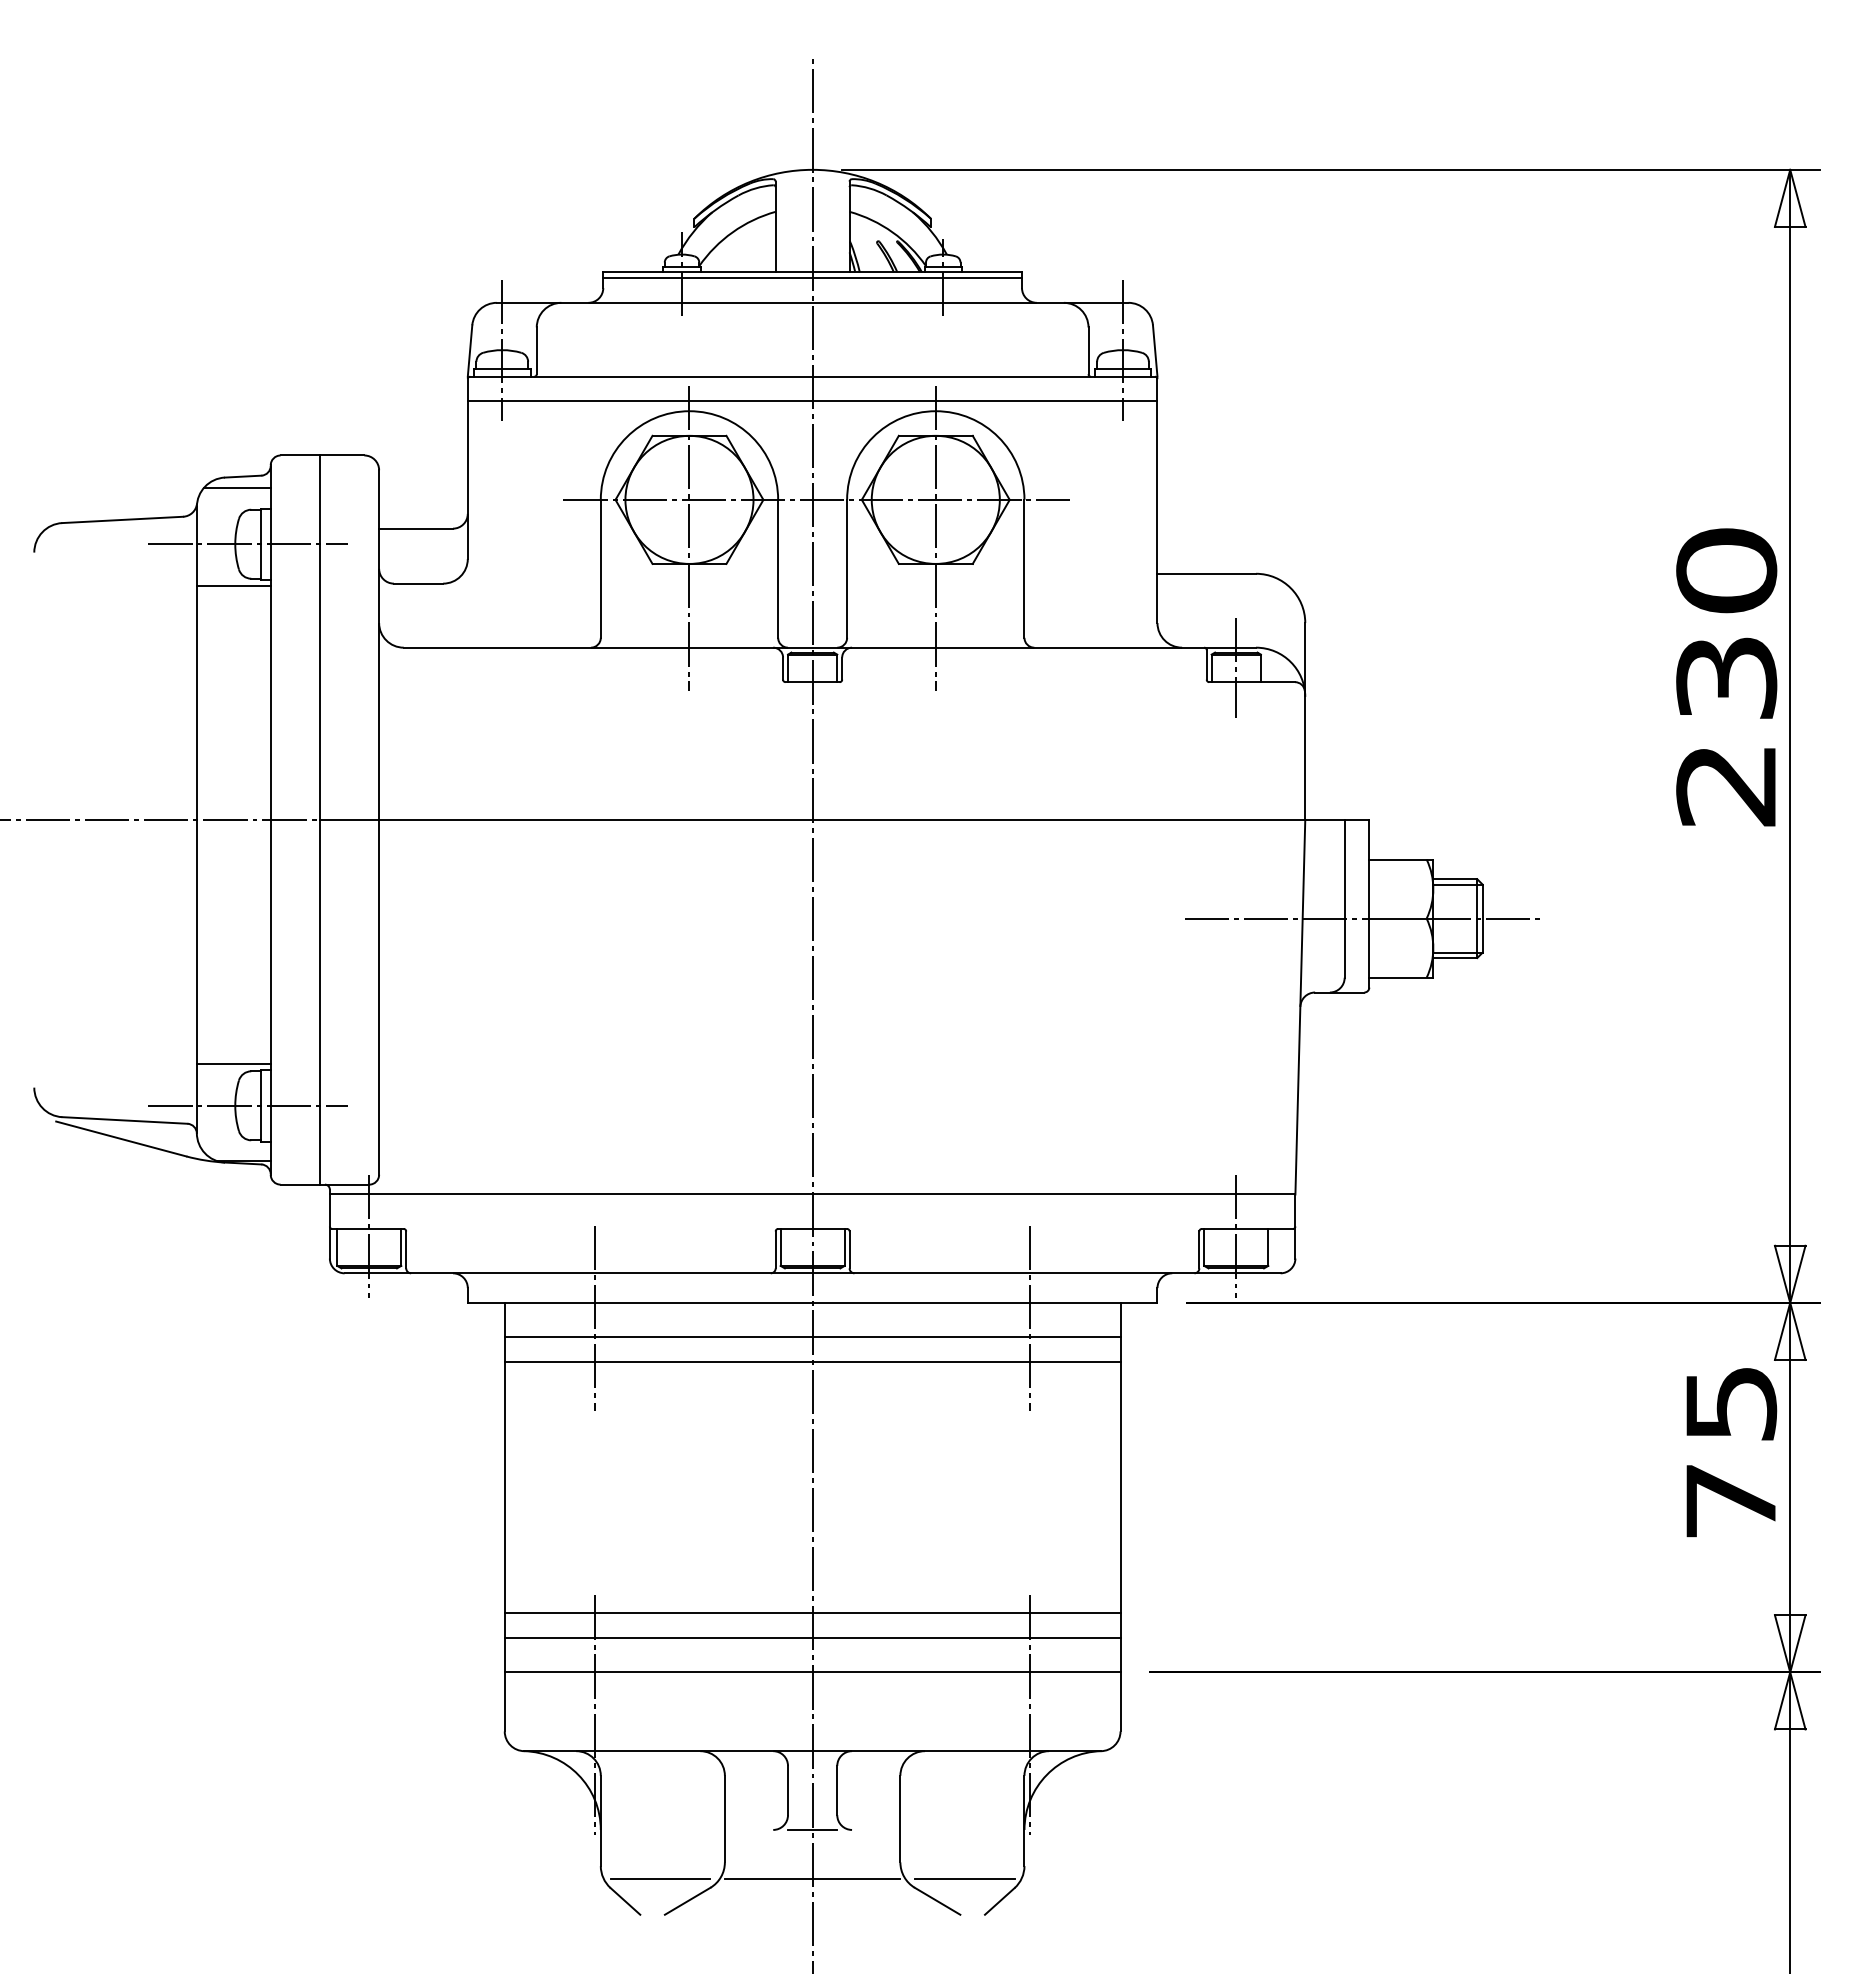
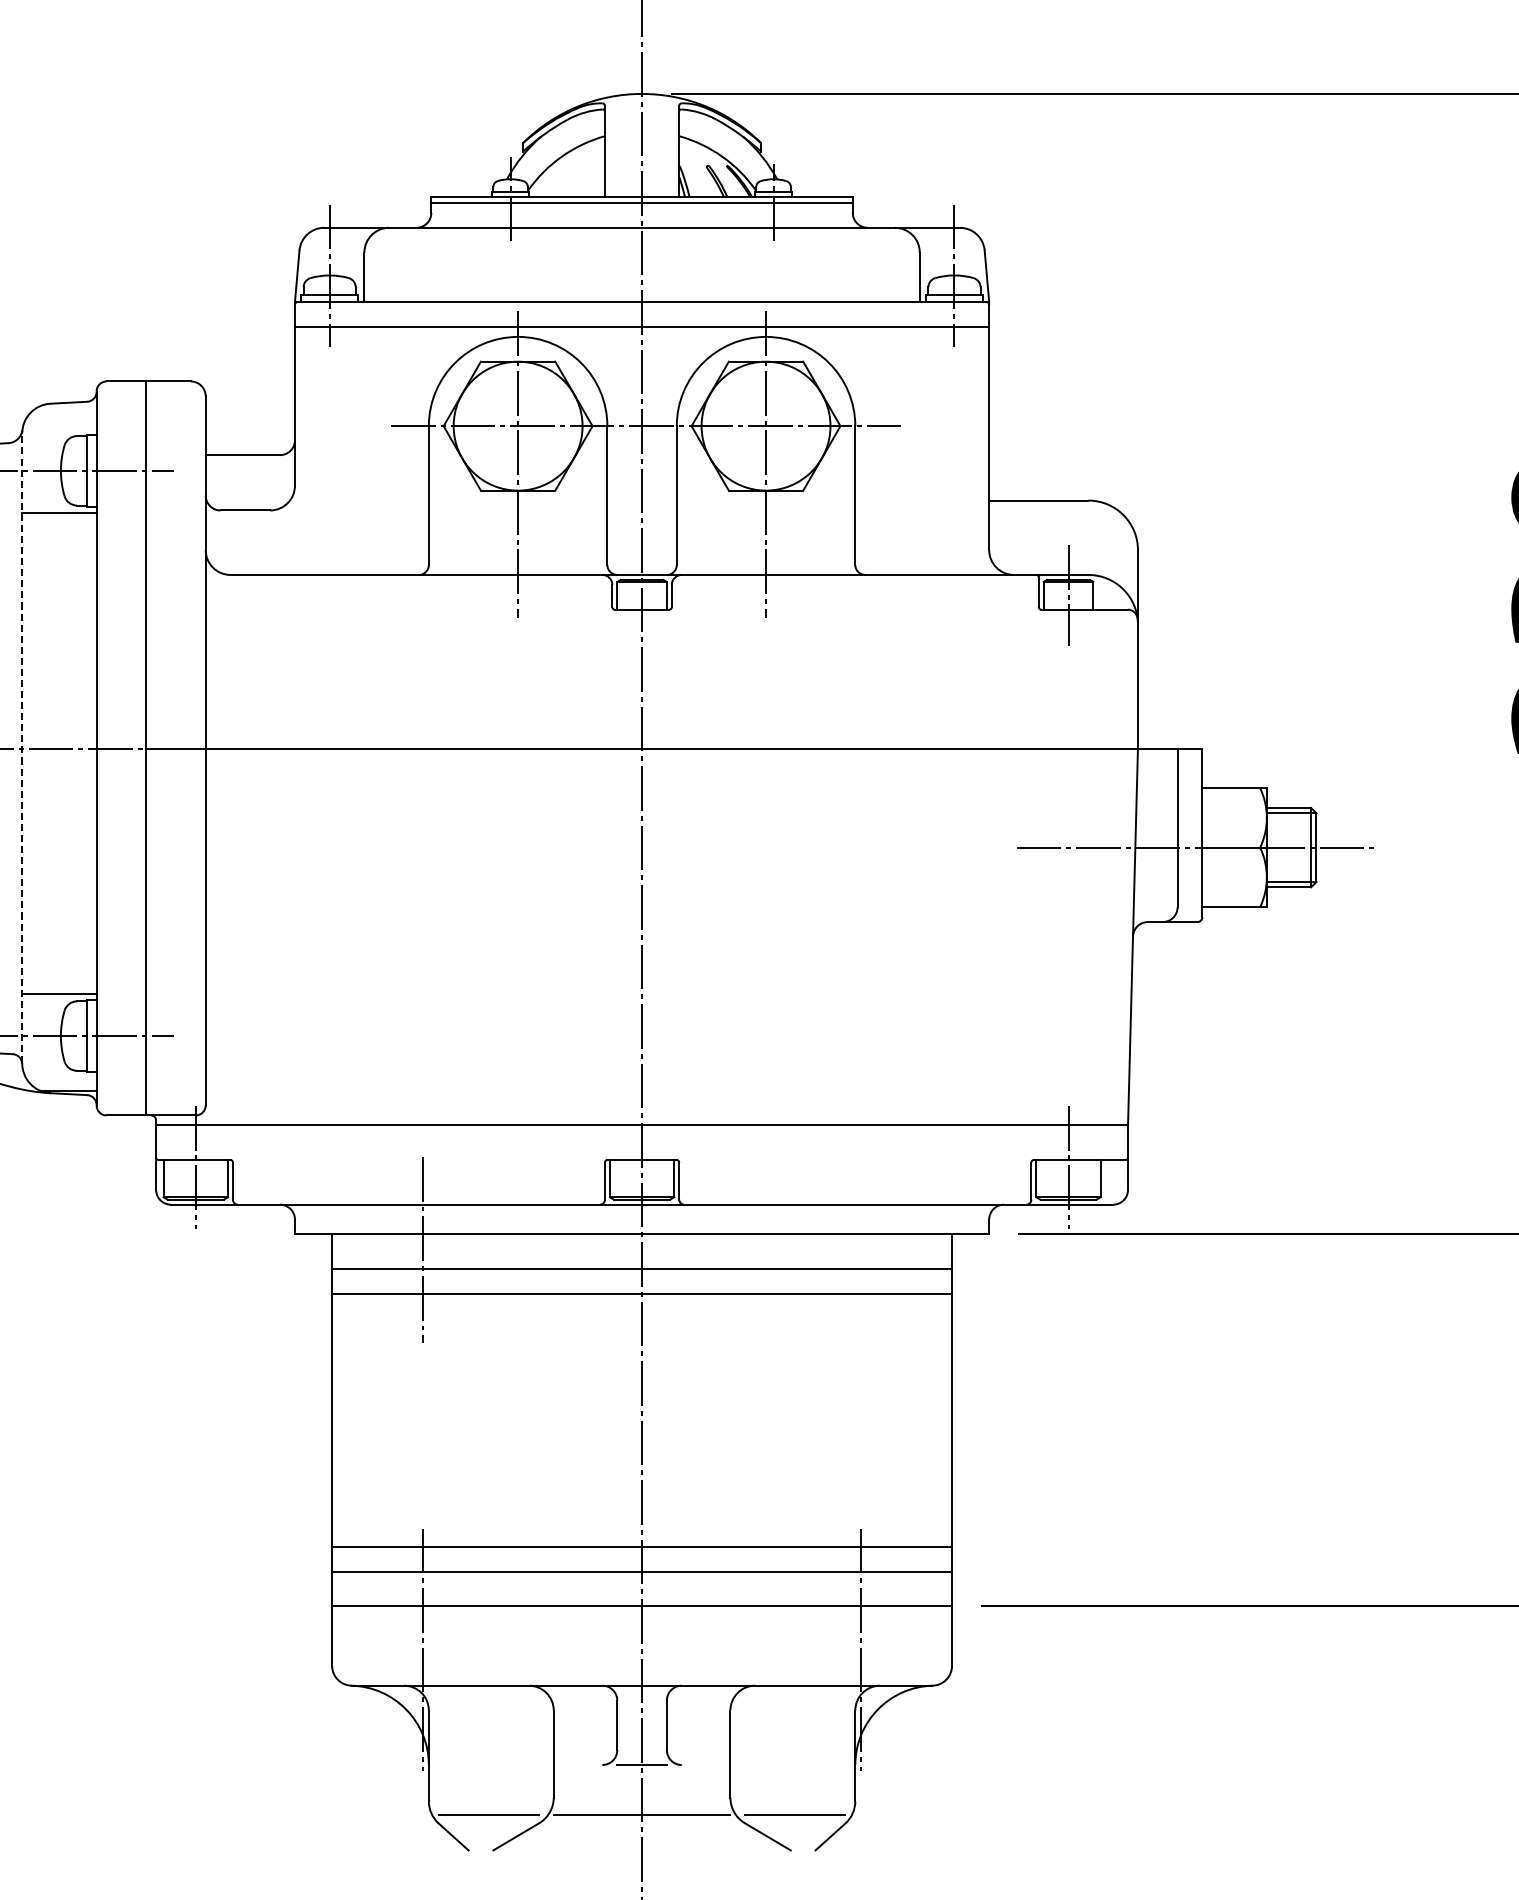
line: (236, 488) -> (62, 414), removed
line: (196, 820) -> (21, 748), solid -> dashed
line: (1030, 1317) -> (861, 1249), removed

